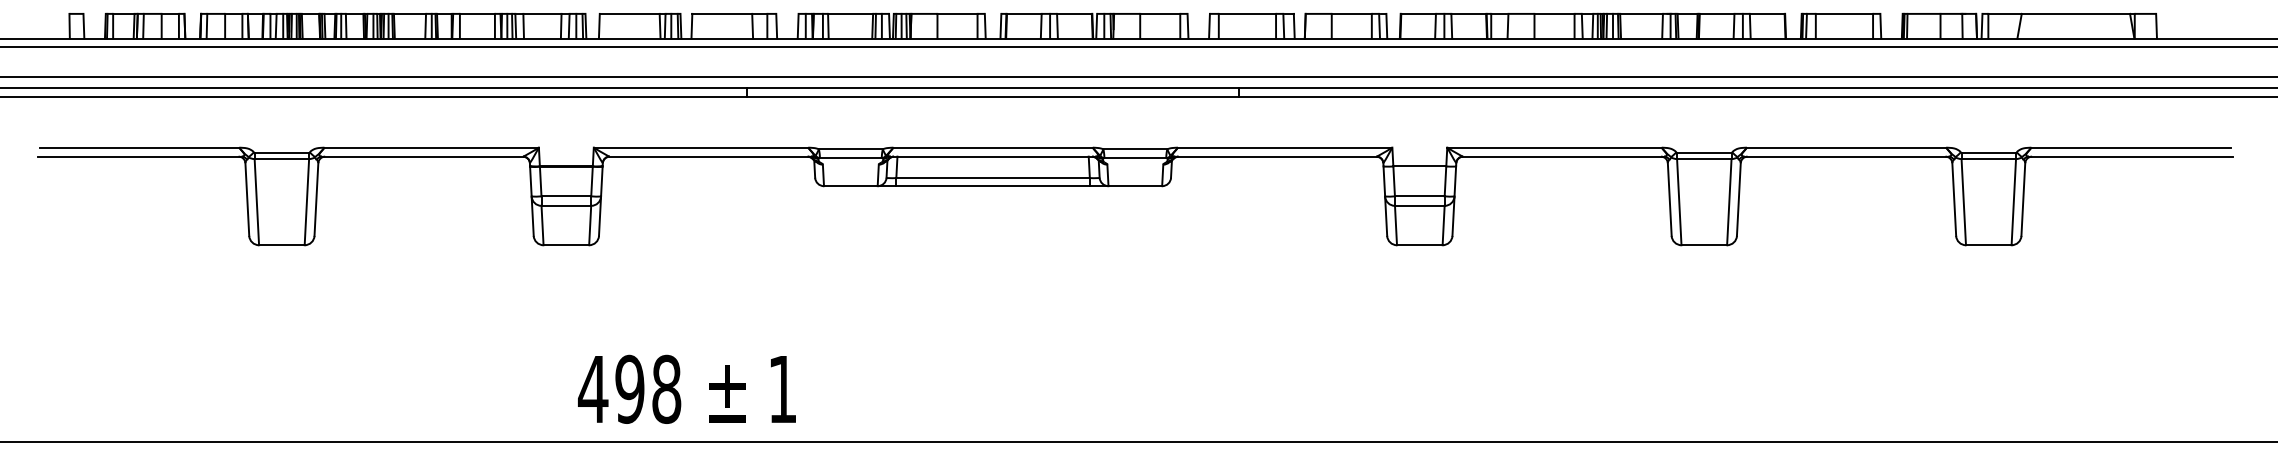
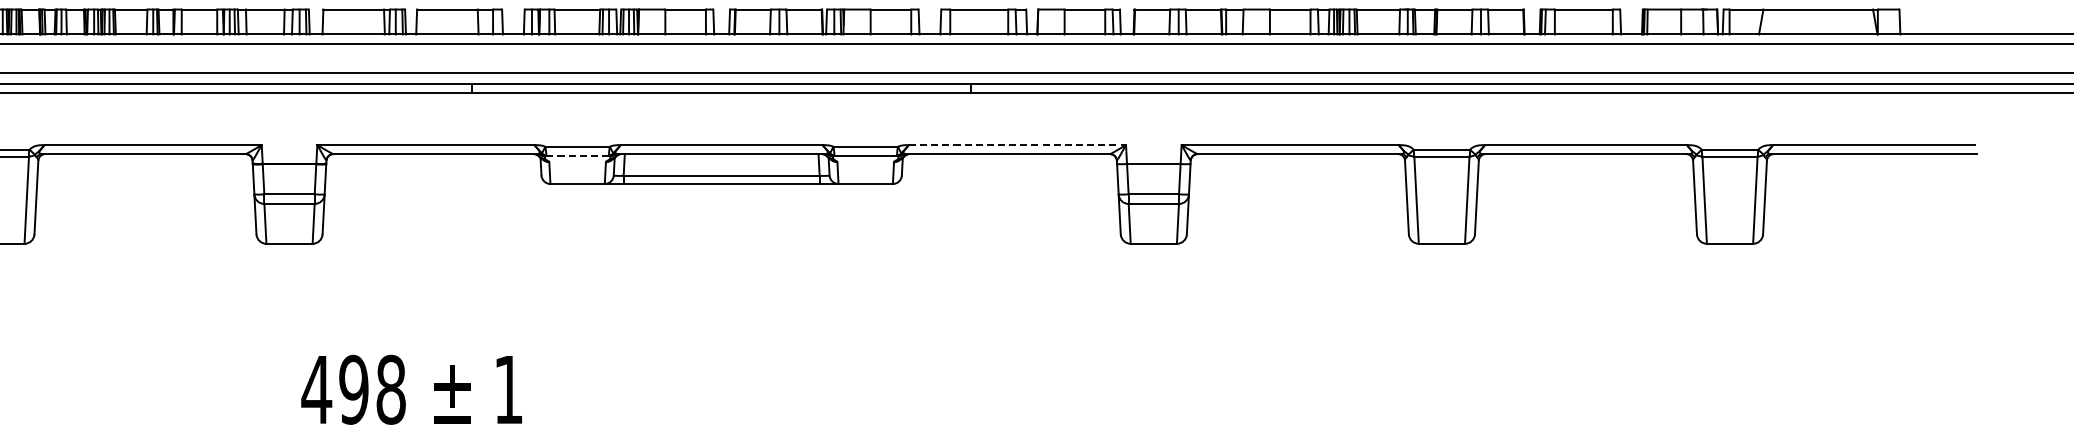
line: (1285, 147) -> (1017, 144), solid -> dashed
line: (850, 158) -> (577, 155), solid -> dashed

